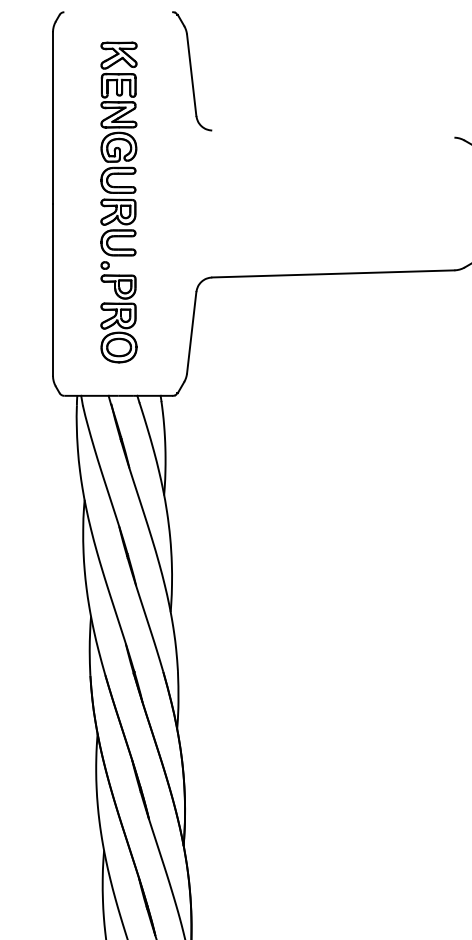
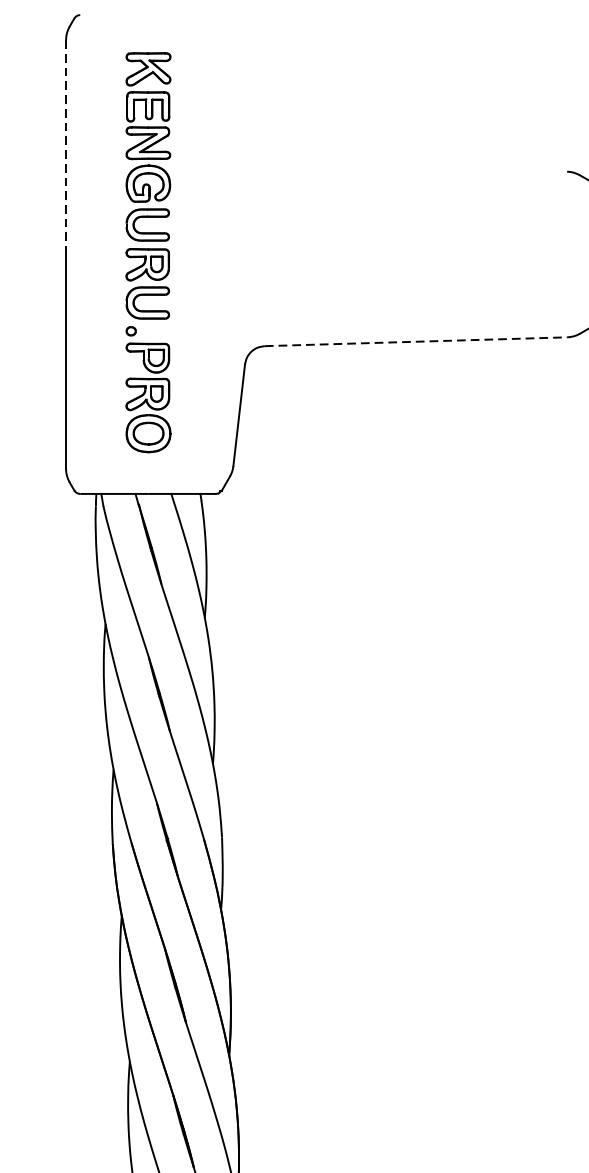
part: (192, 71) -> (240, 89), removed
line: (52, 118) -> (65, 147), solid -> dashed
line: (333, 273) -> (416, 341), solid -> dashed

